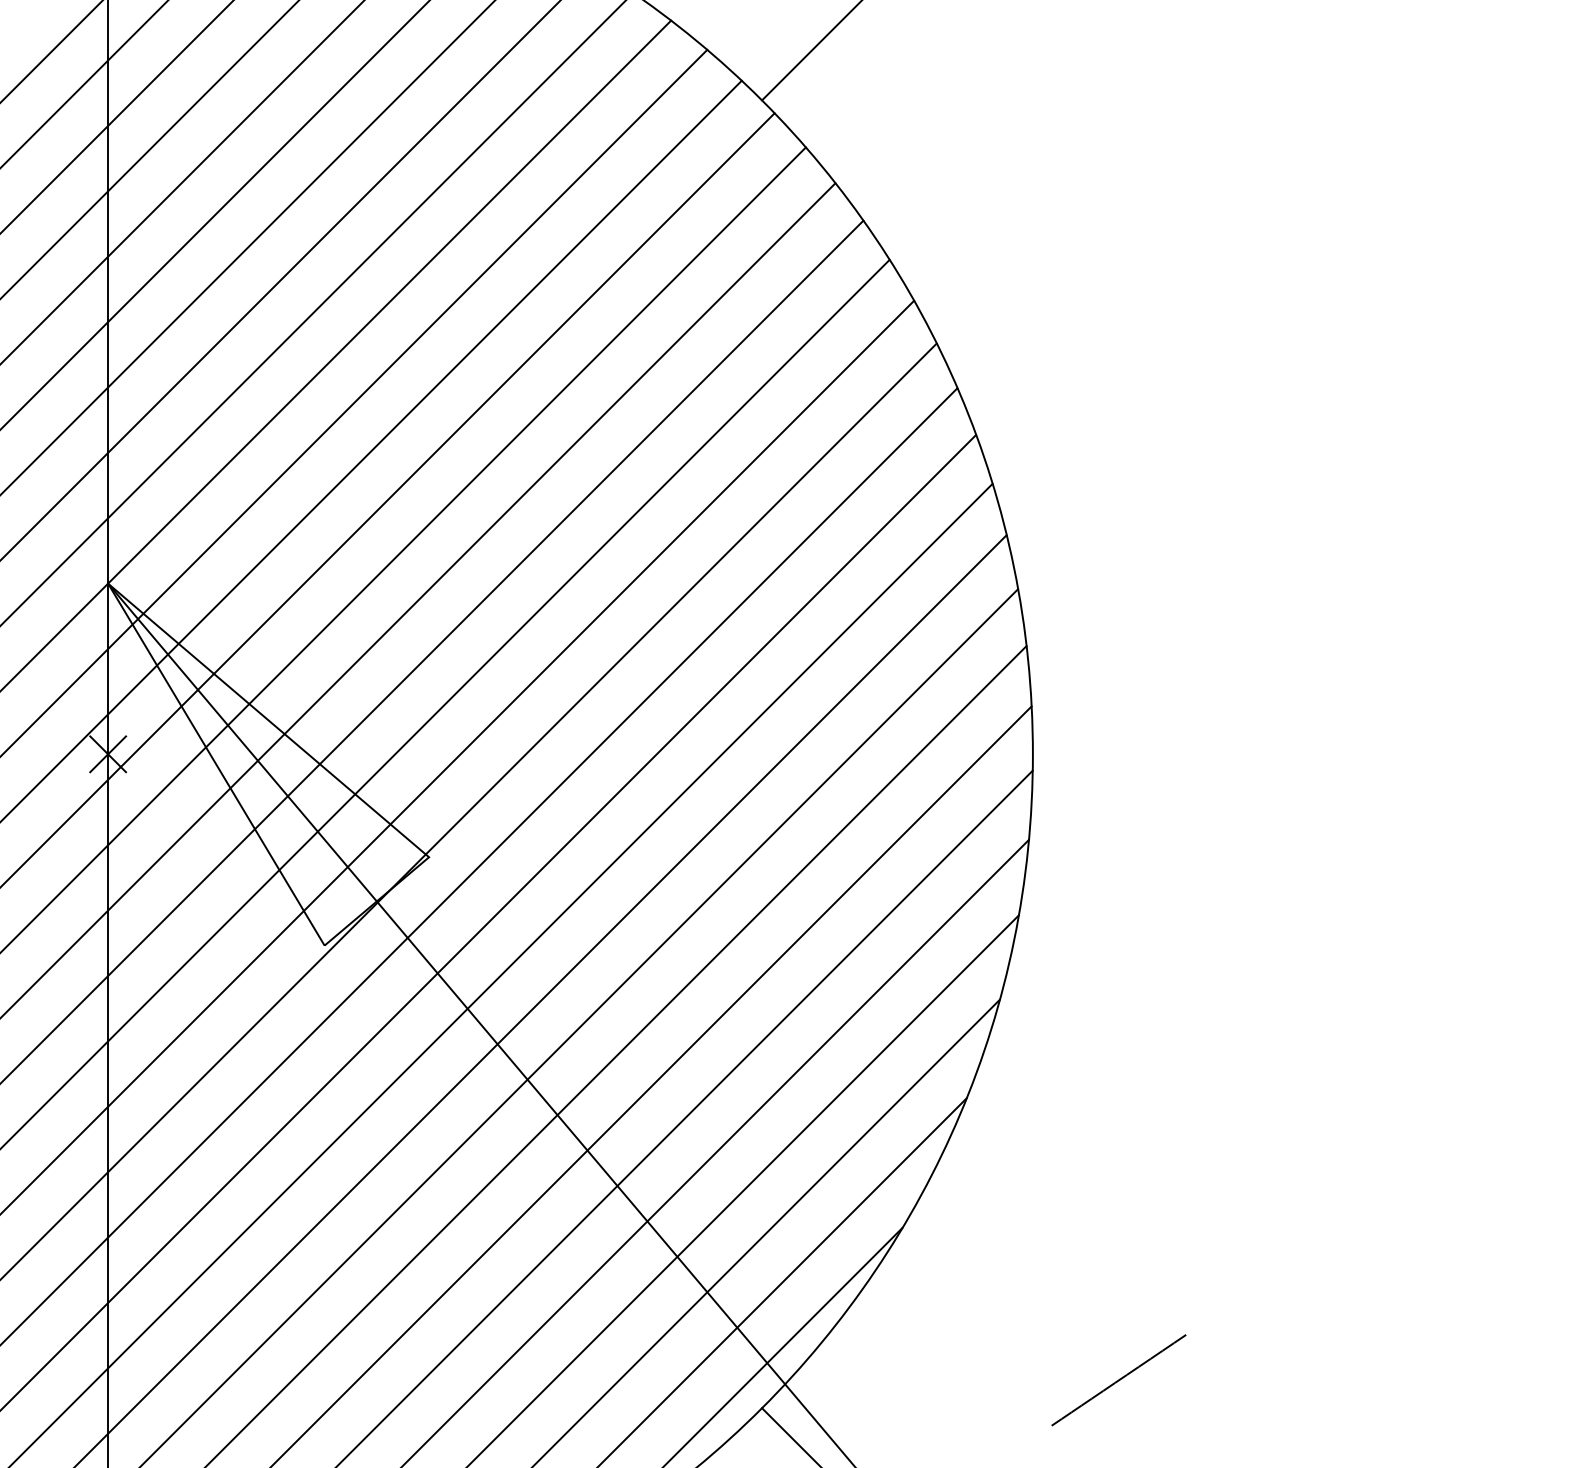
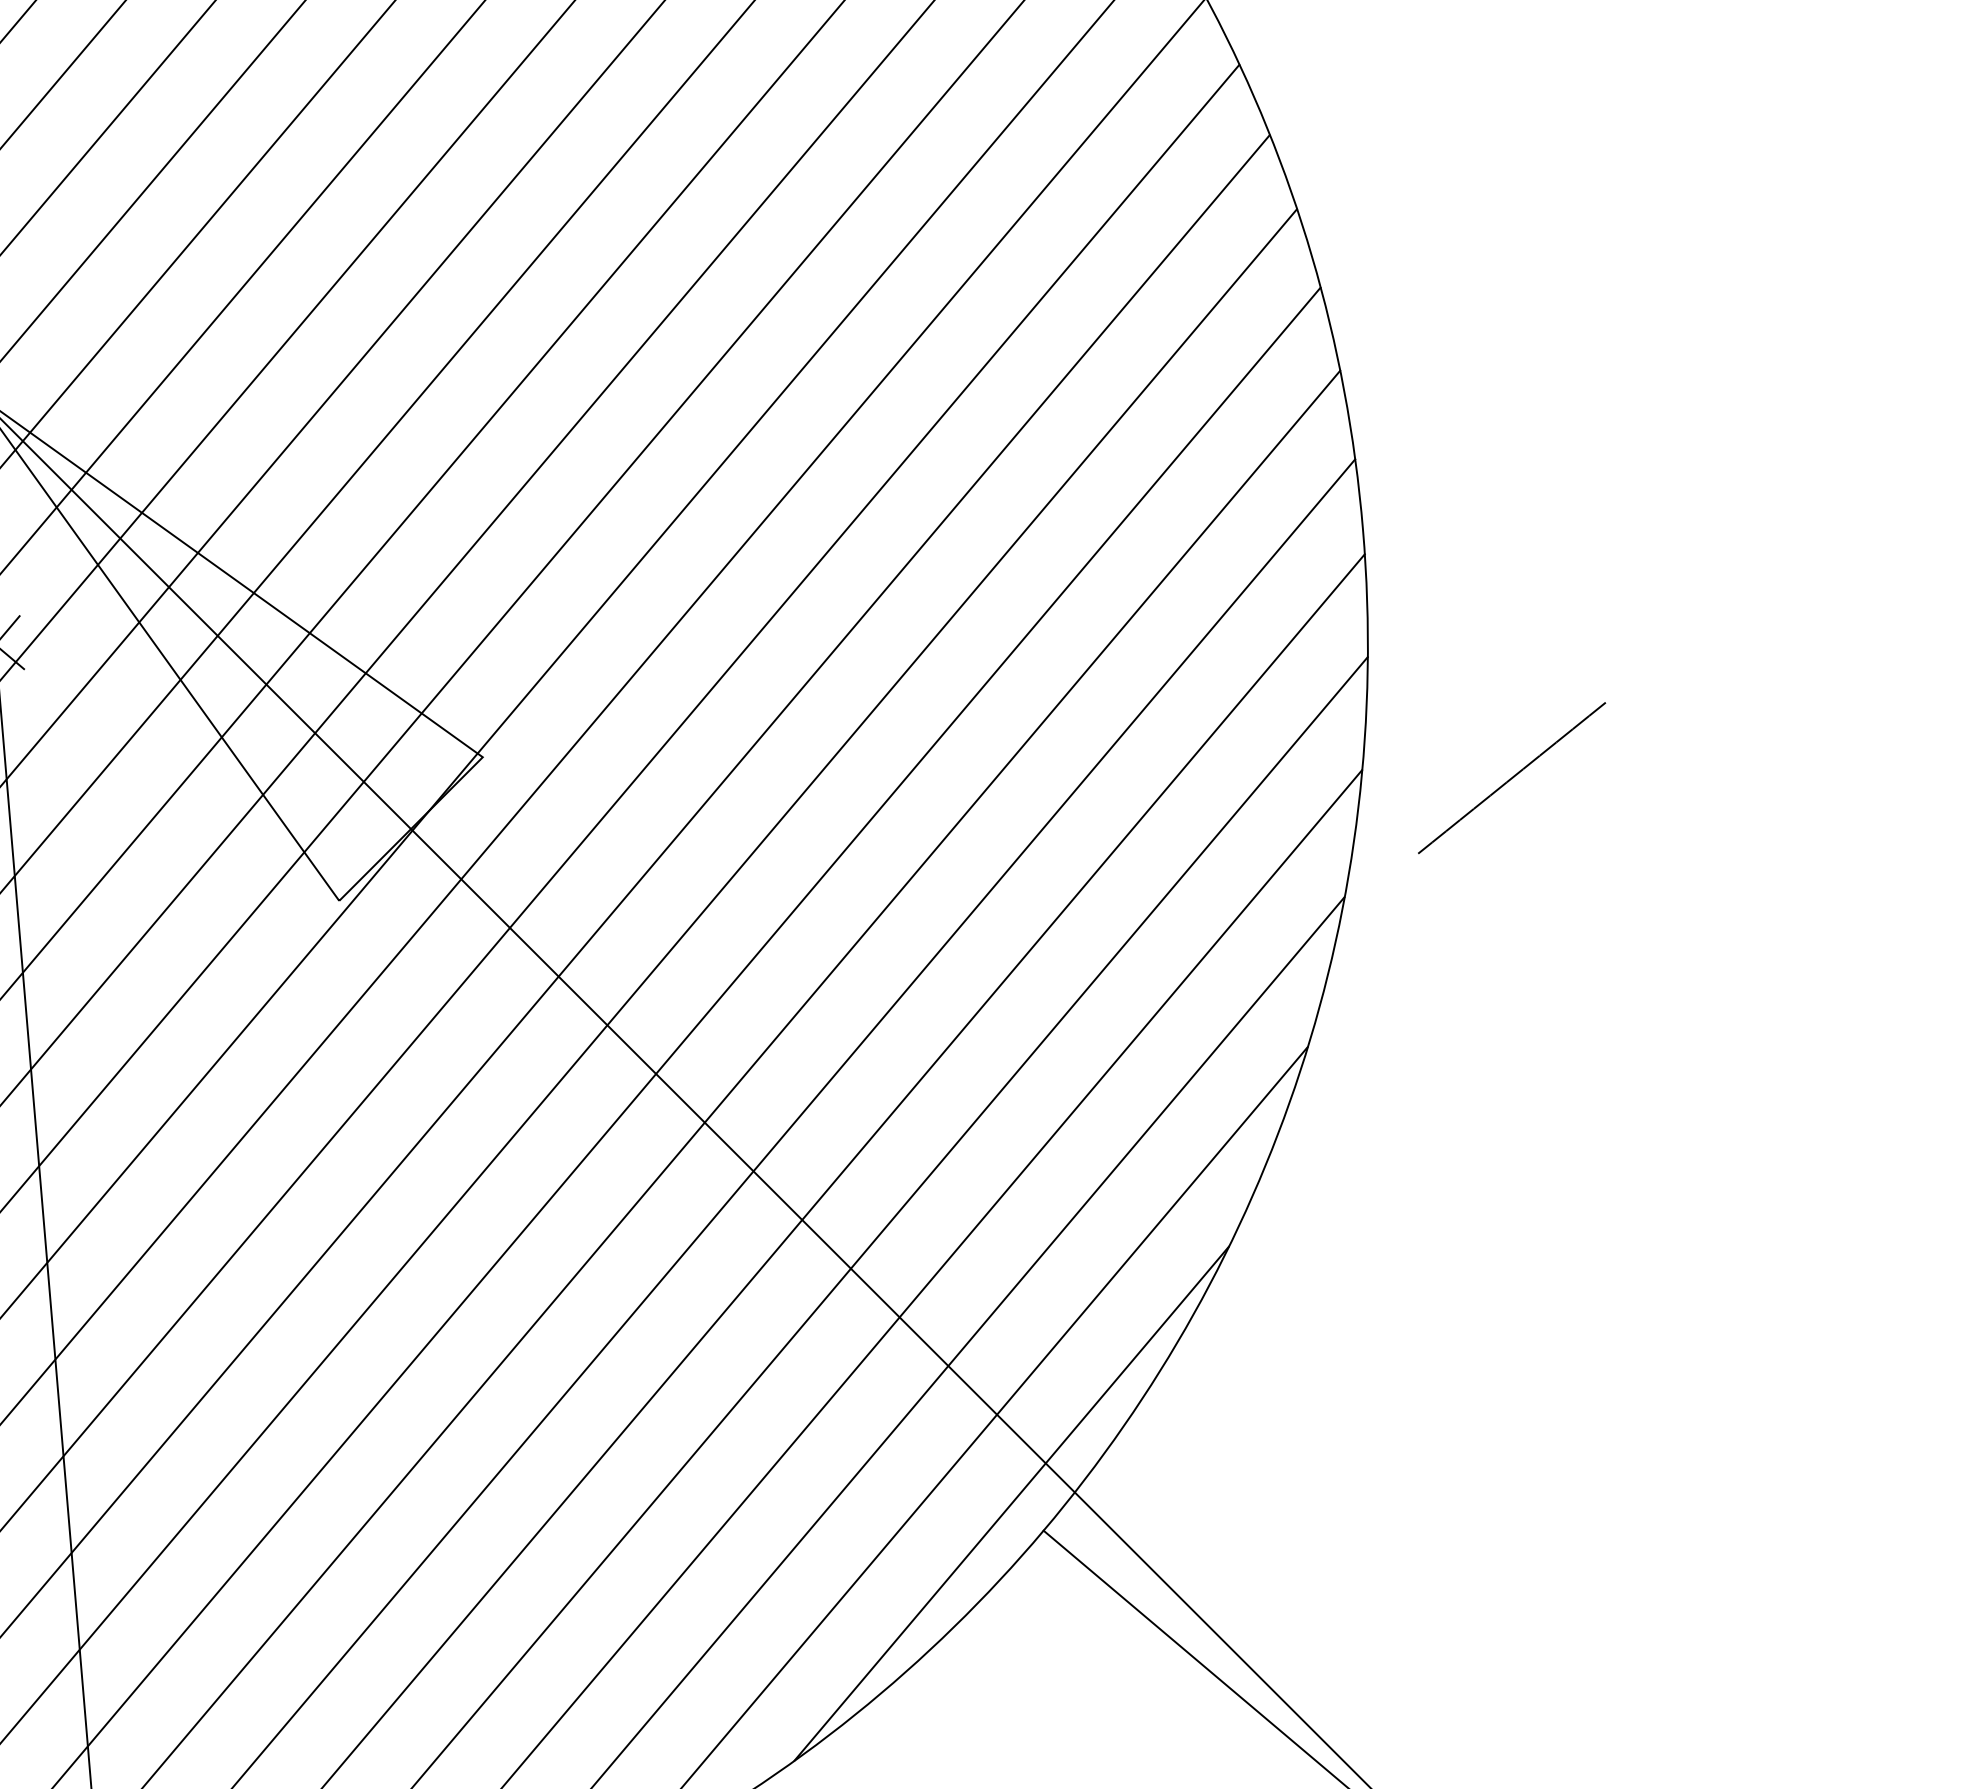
line: (1118, 1380) -> (1511, 778), moved

